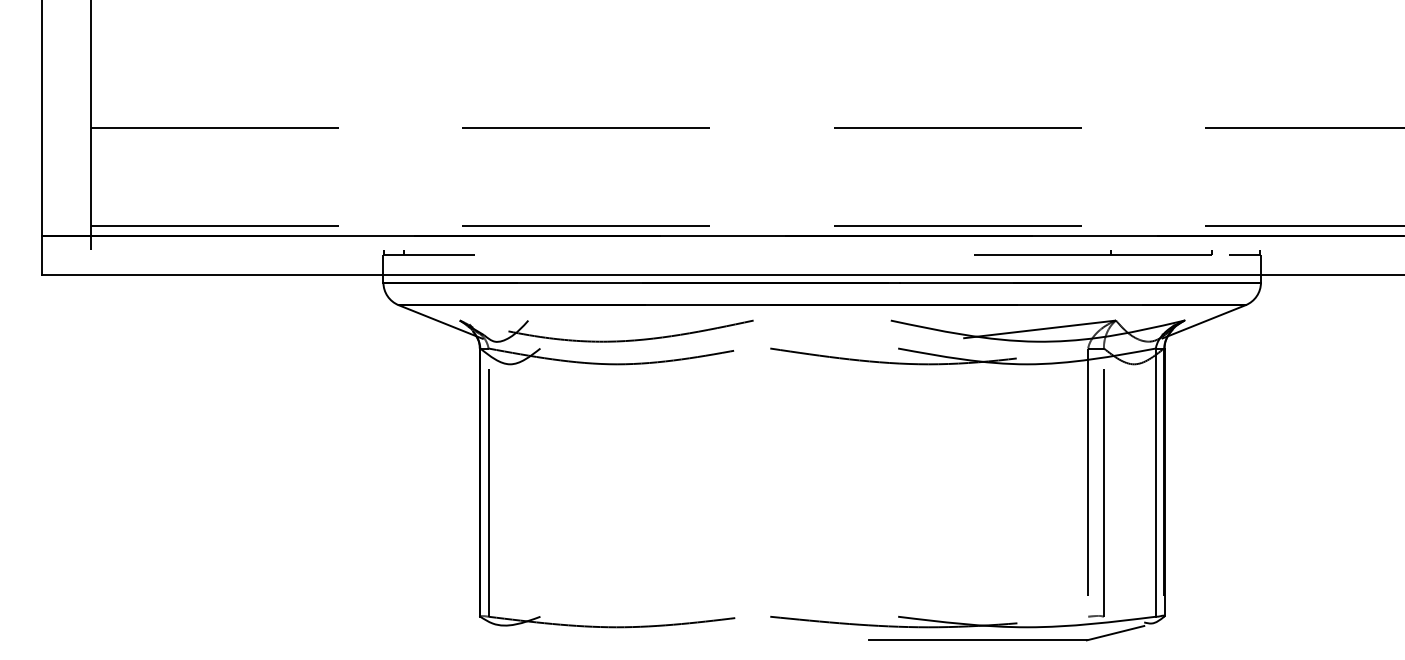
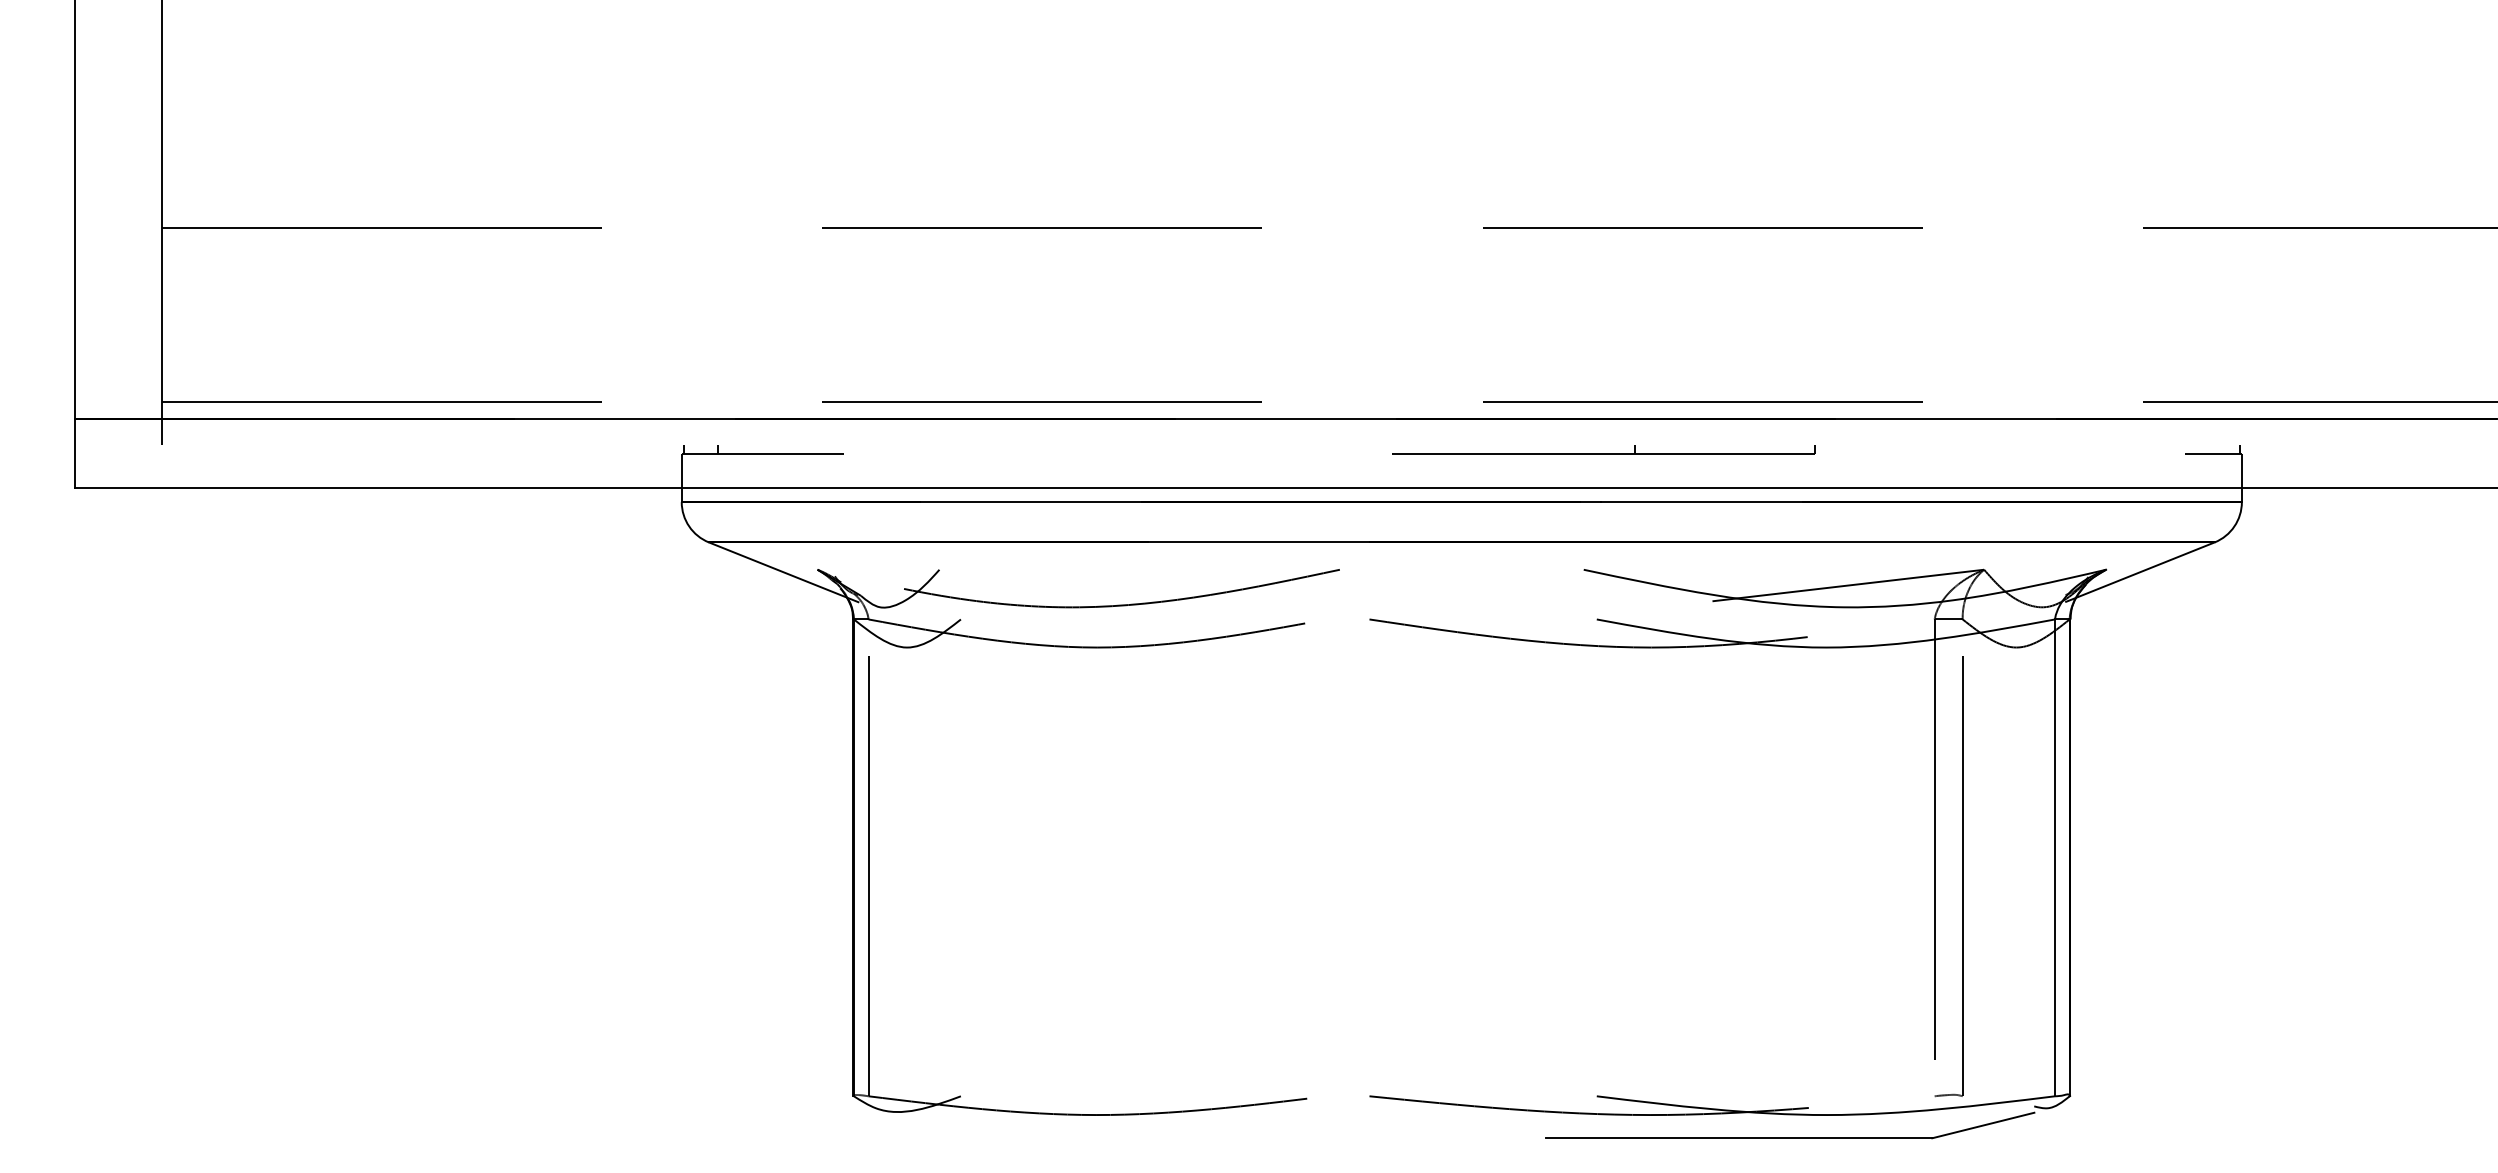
part: (1093, 252) -> (1604, 448), moved

